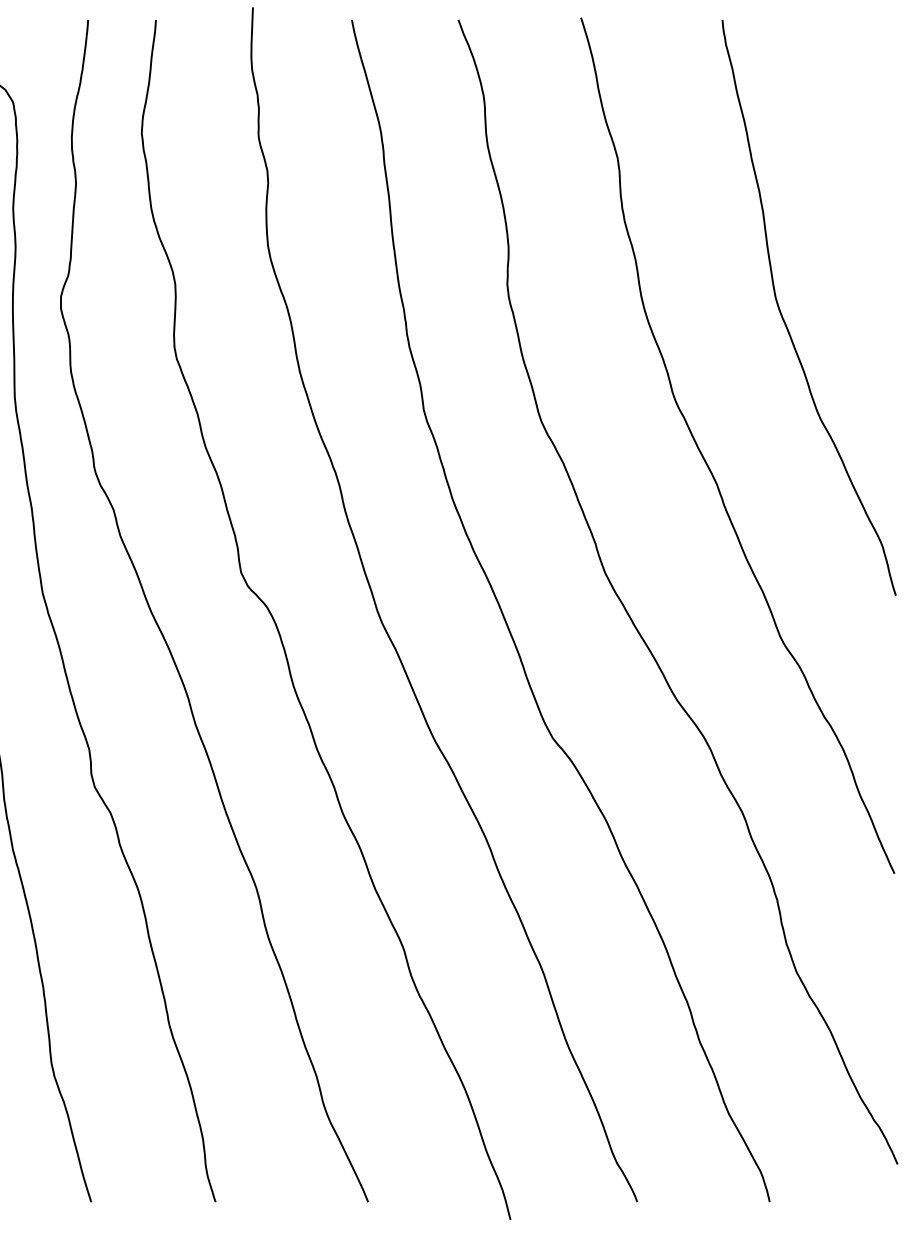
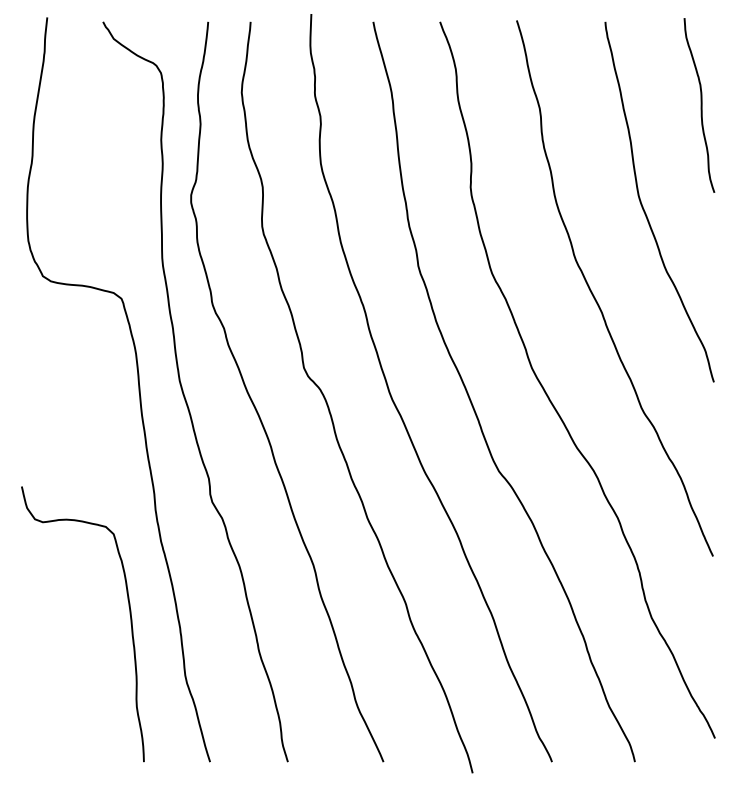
curve: (874, 153) -> (700, 105), added

